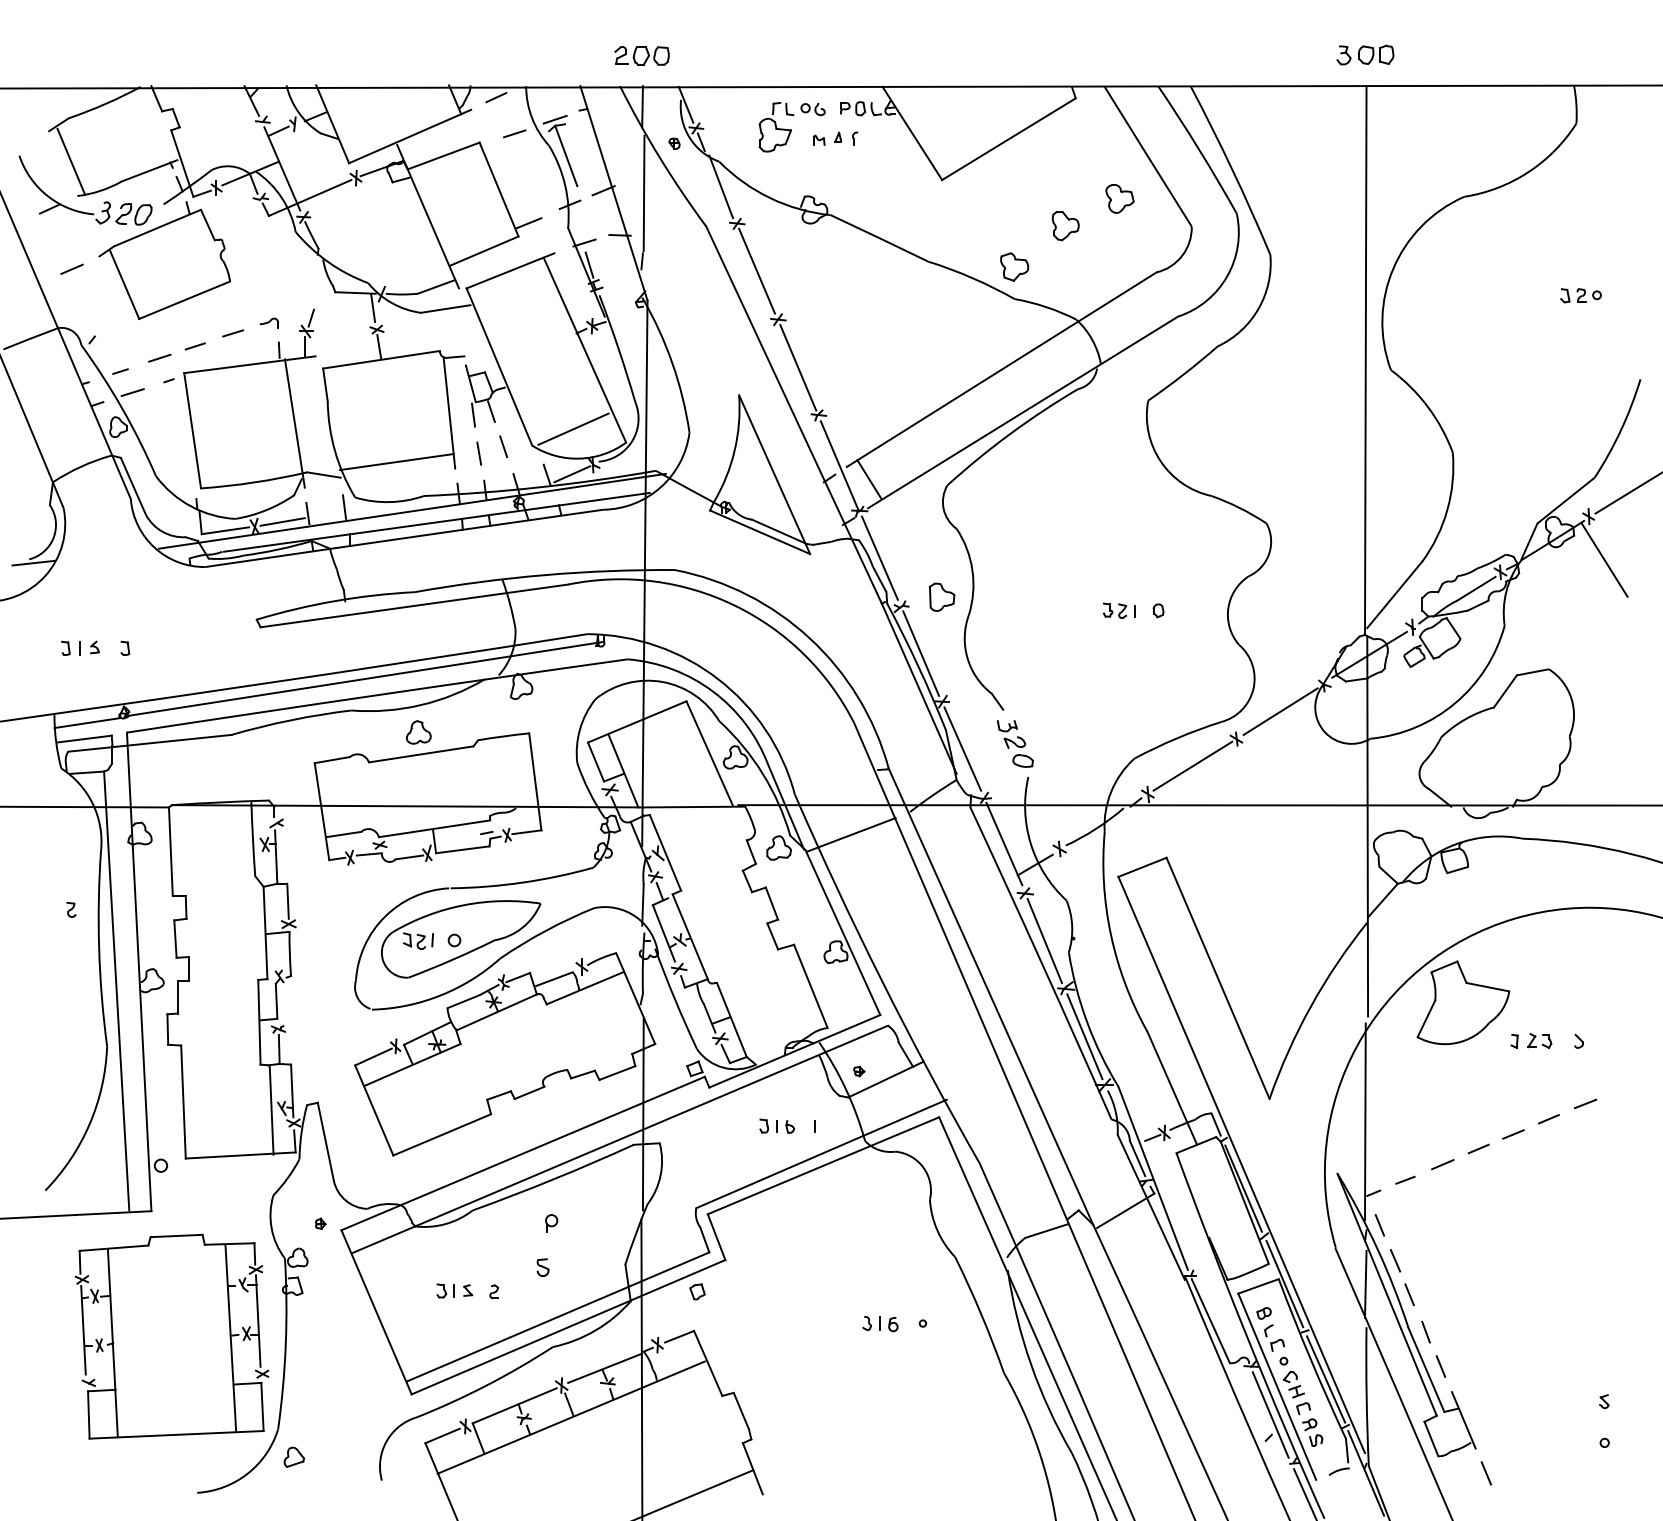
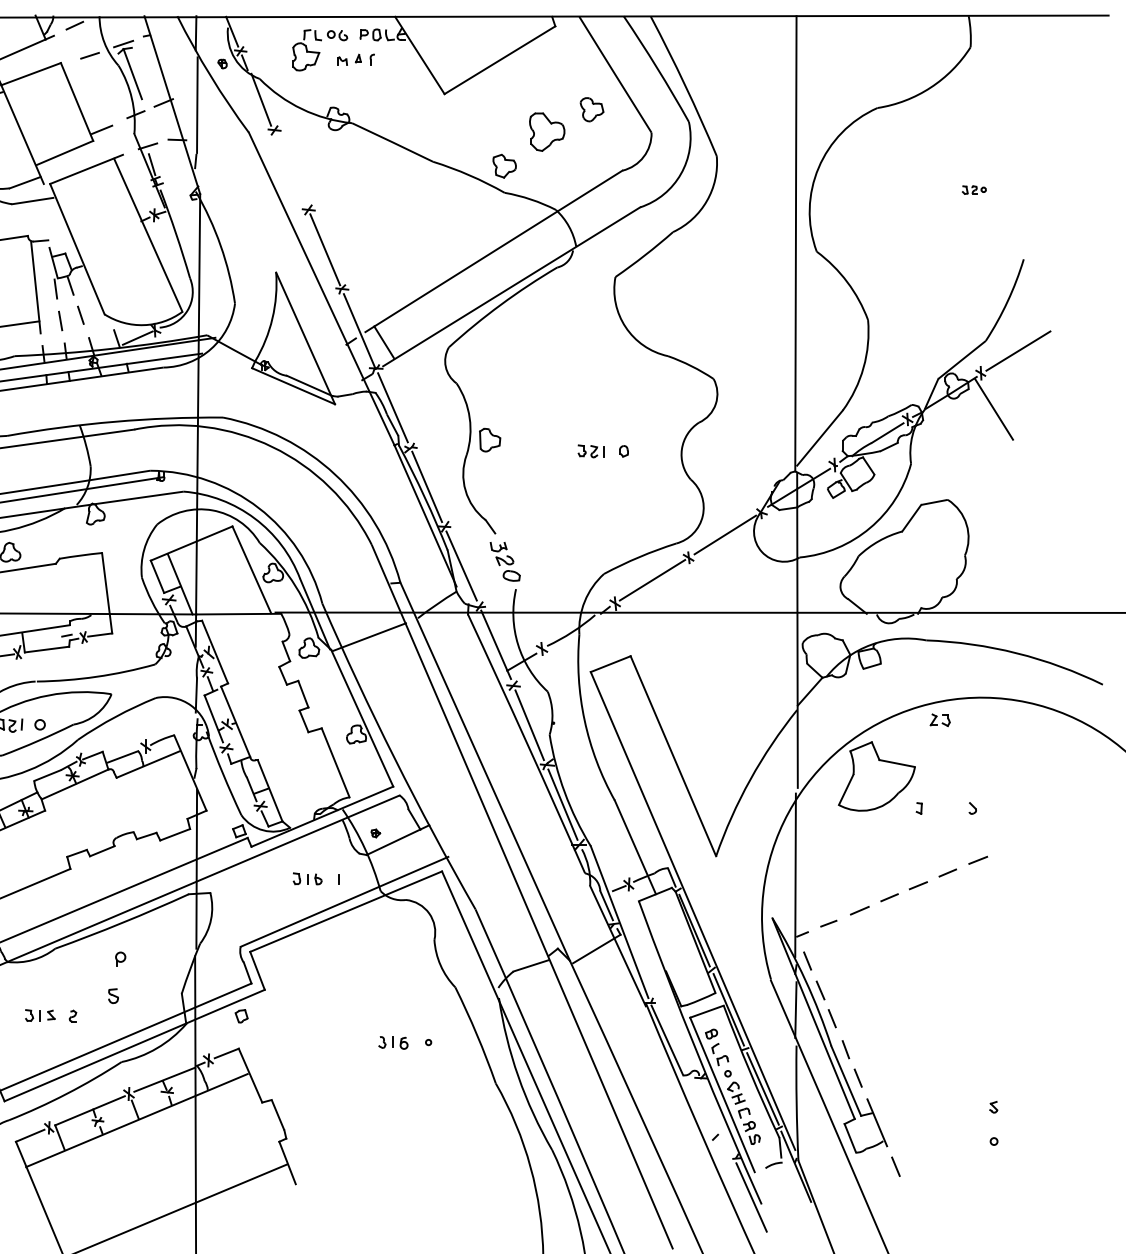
part: (1065, 226) -> (546, 132), size x1.6
line: (757, 270) -> (291, 169), removed
part: (1580, 295) -> (974, 189), size x0.7
line: (573, 428) -> (138, 300), removed
part: (941, 596) -> (489, 439), moved
part: (1539, 1040) -> (940, 719), moved
line: (1270, 1414) -> (716, 1117), removed

